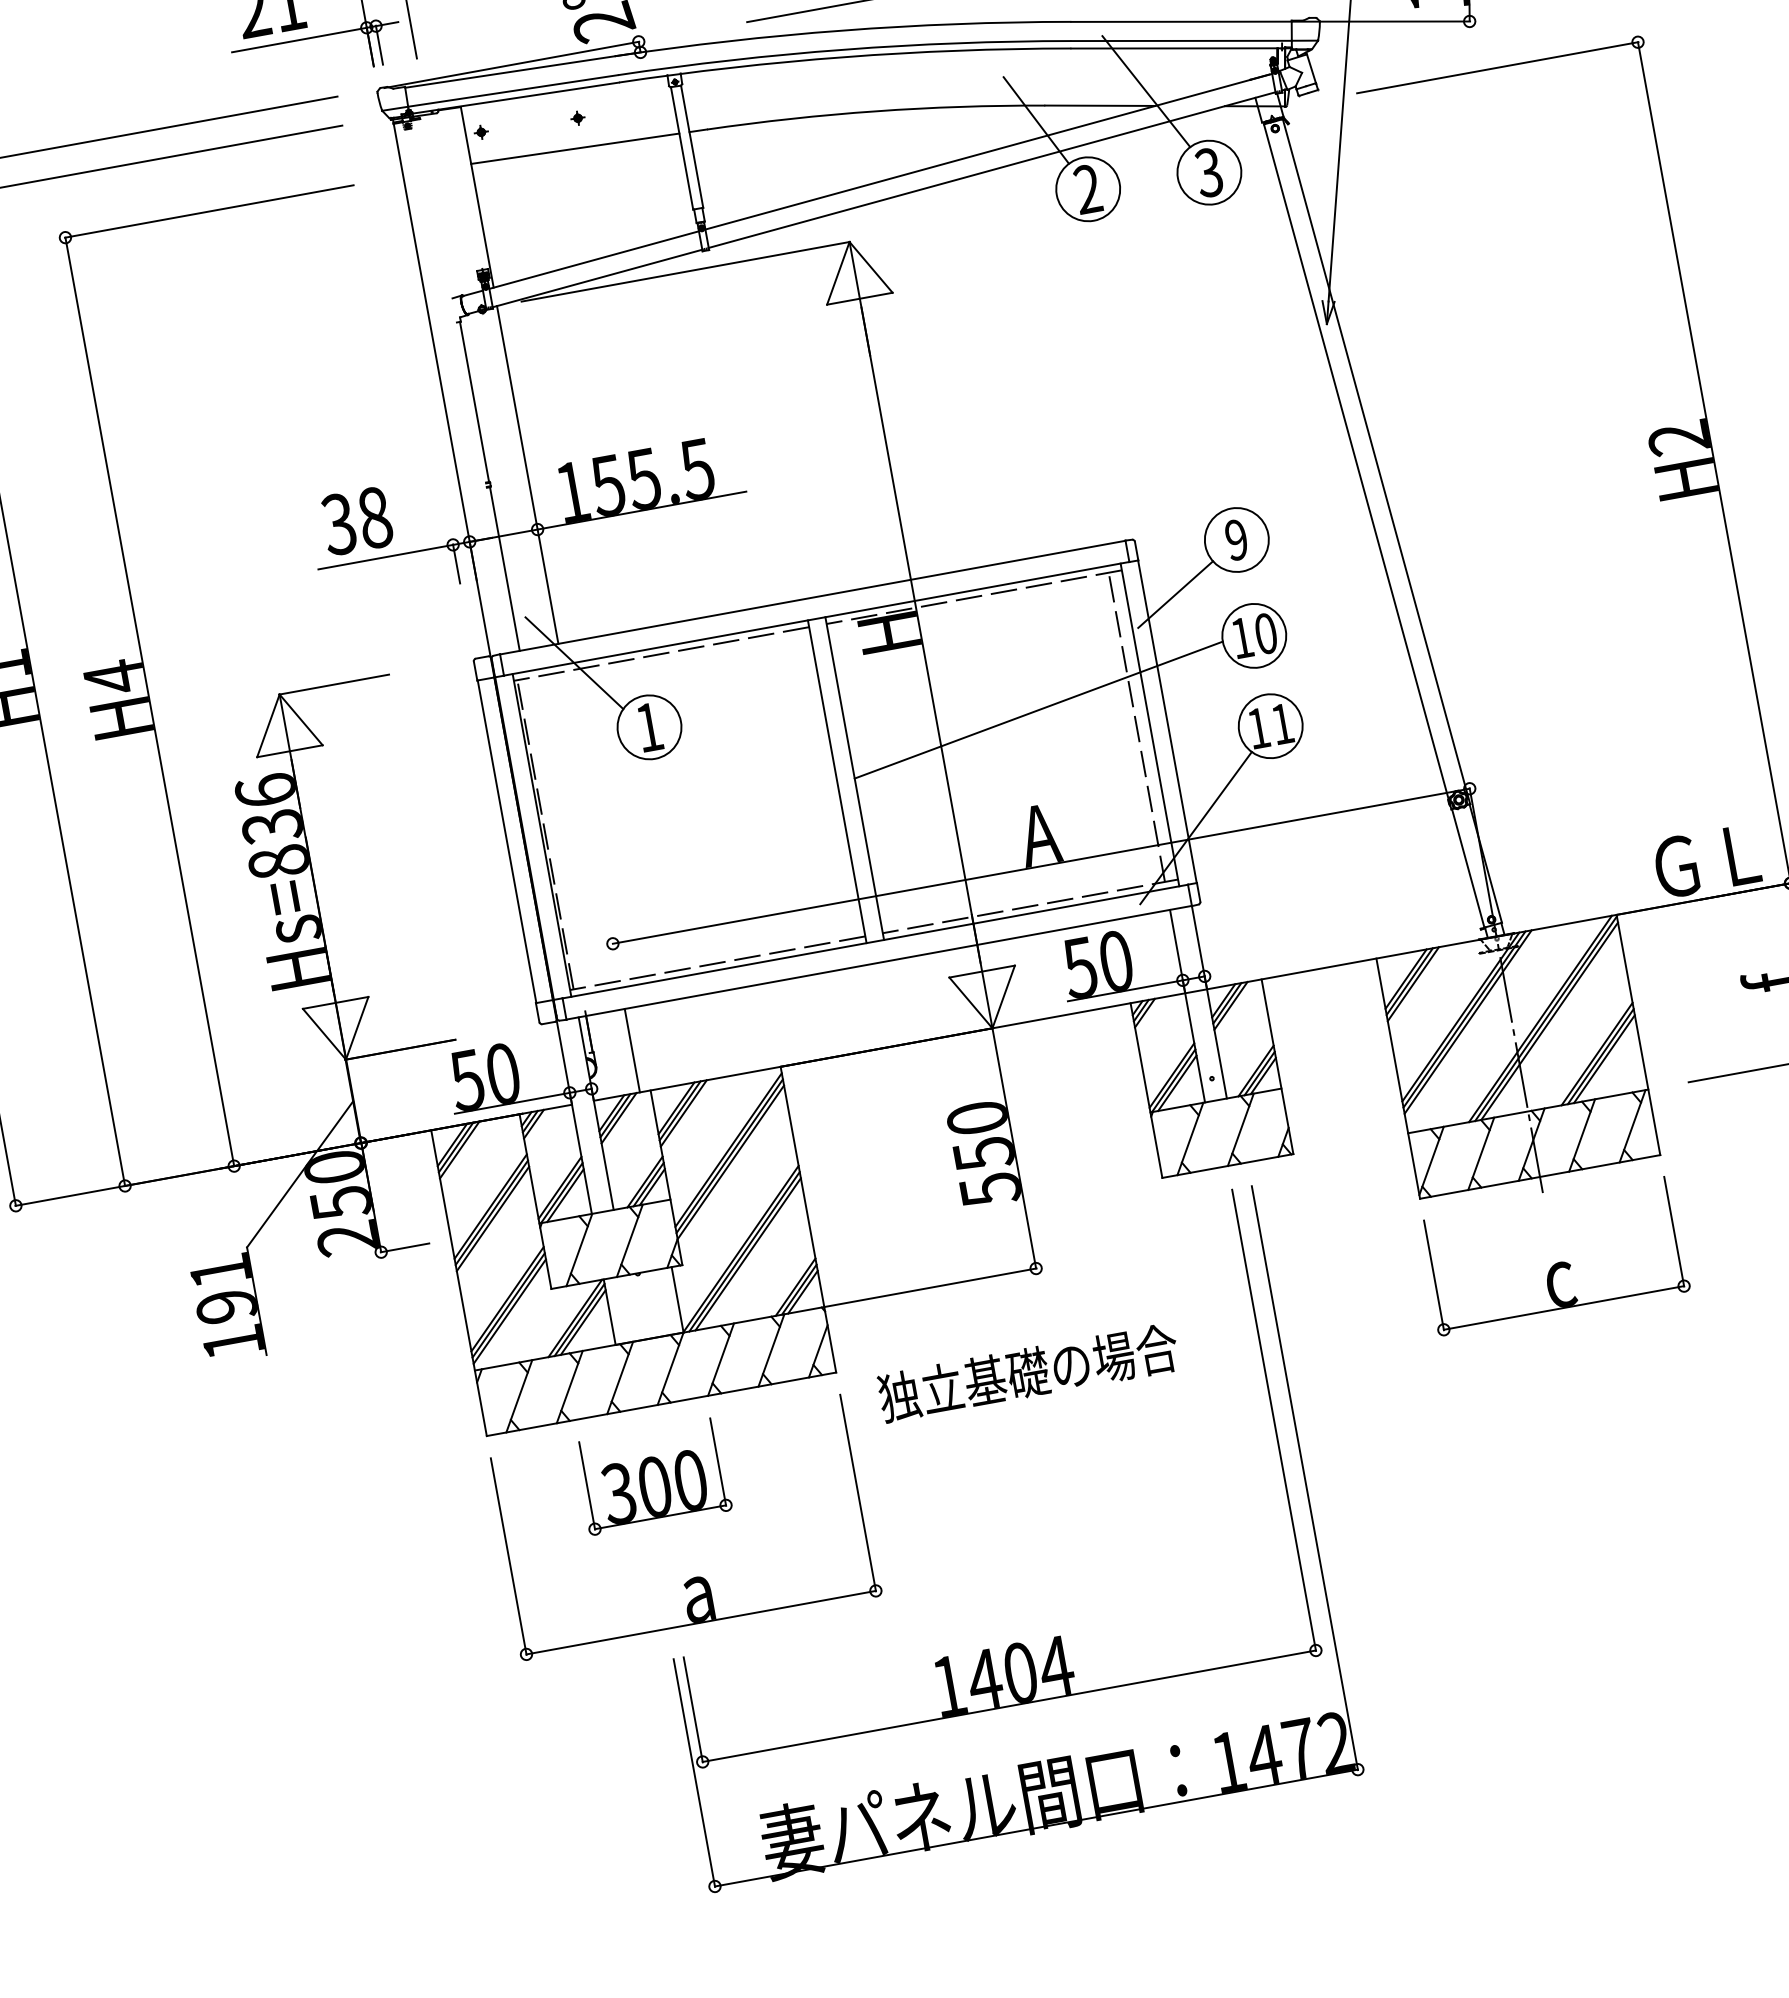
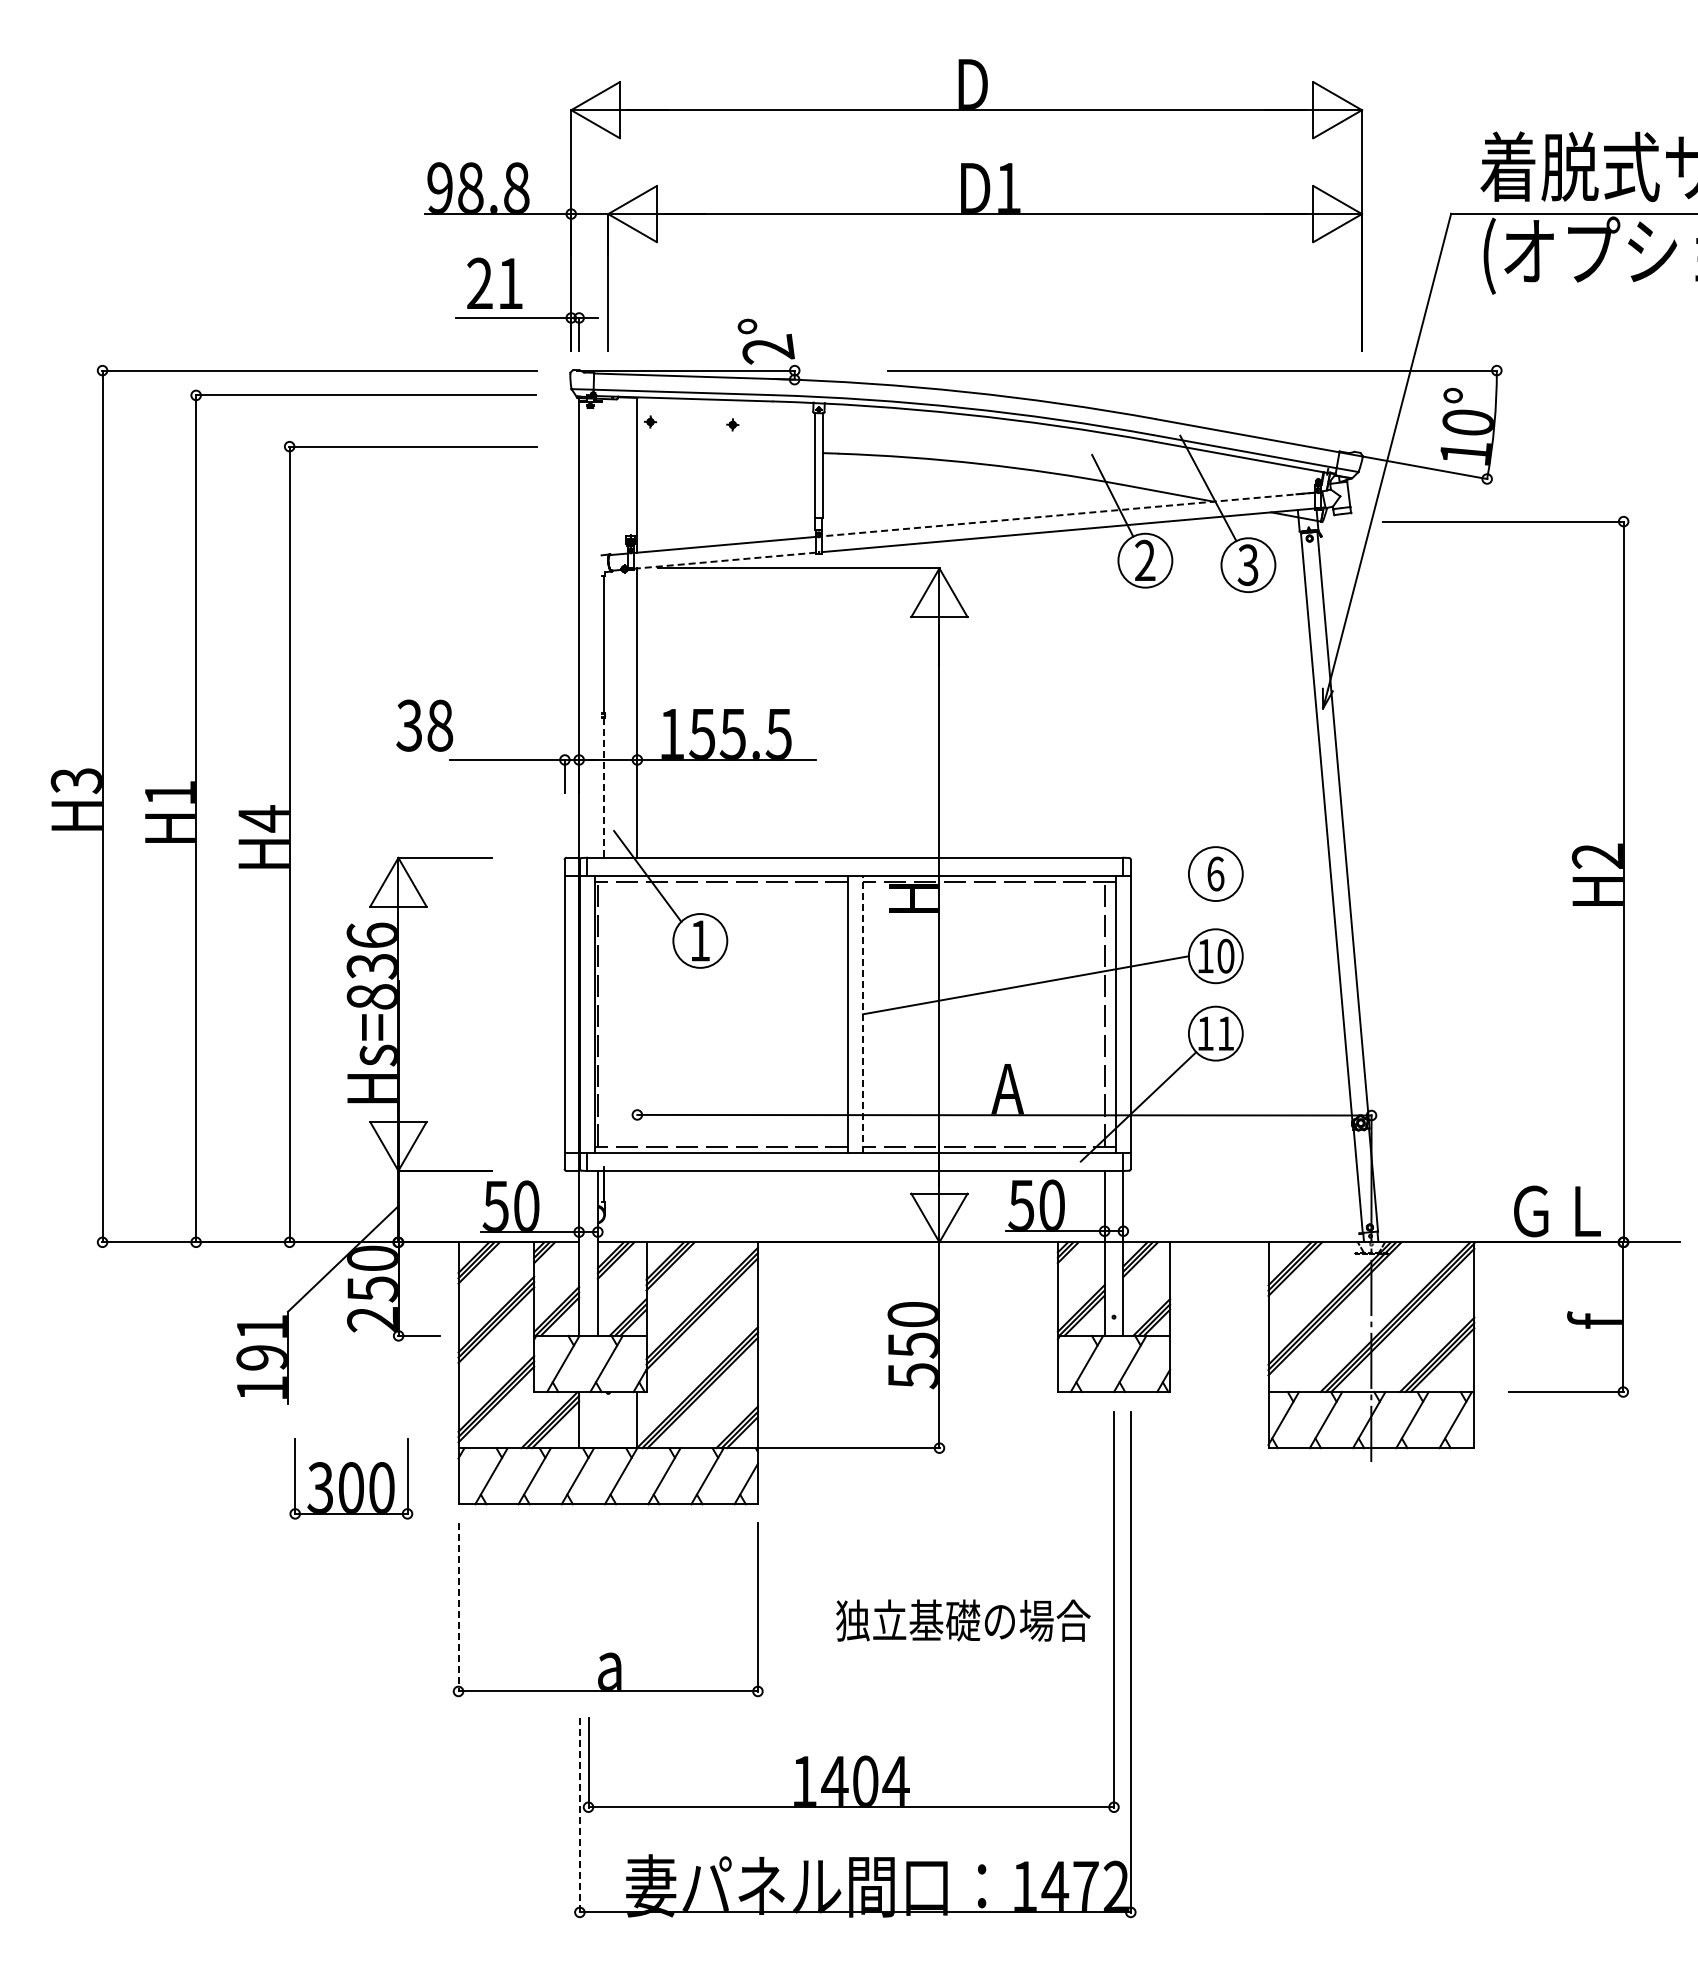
line: (574, 148) -> (725, 449), removed
line: (988, 151) -> (1068, 514), solid -> dashed
line: (597, 278) -> (724, 560), solid -> dashed
text: (356, 520) -> (424, 725), moved
text: (1236, 539) -> (1215, 873), 9 -> 6
line: (505, 569) -> (604, 788), solid -> dashed
line: (1175, 595) -> (1156, 910), removed
line: (854, 777) -> (862, 1013), solid -> dashed
line: (632, 1050) -> (637, 1206), removed
part: (1553, 1256) -> (1370, 1516), removed
text: (1028, 1372) -> (963, 1620), moved
part: (653, 1475) -> (351, 1478), moved
line: (508, 1557) -> (458, 1608), solid -> dashed
line: (693, 1773) -> (579, 1815), solid -> dashed

